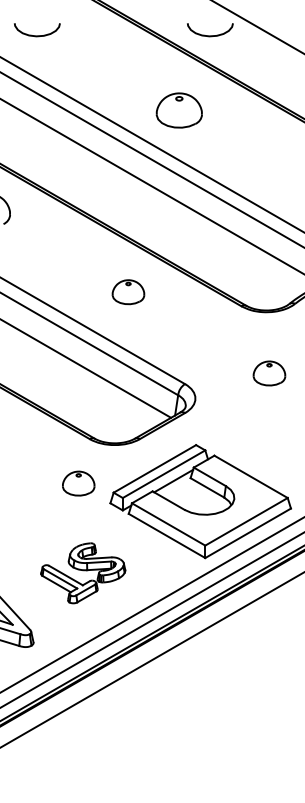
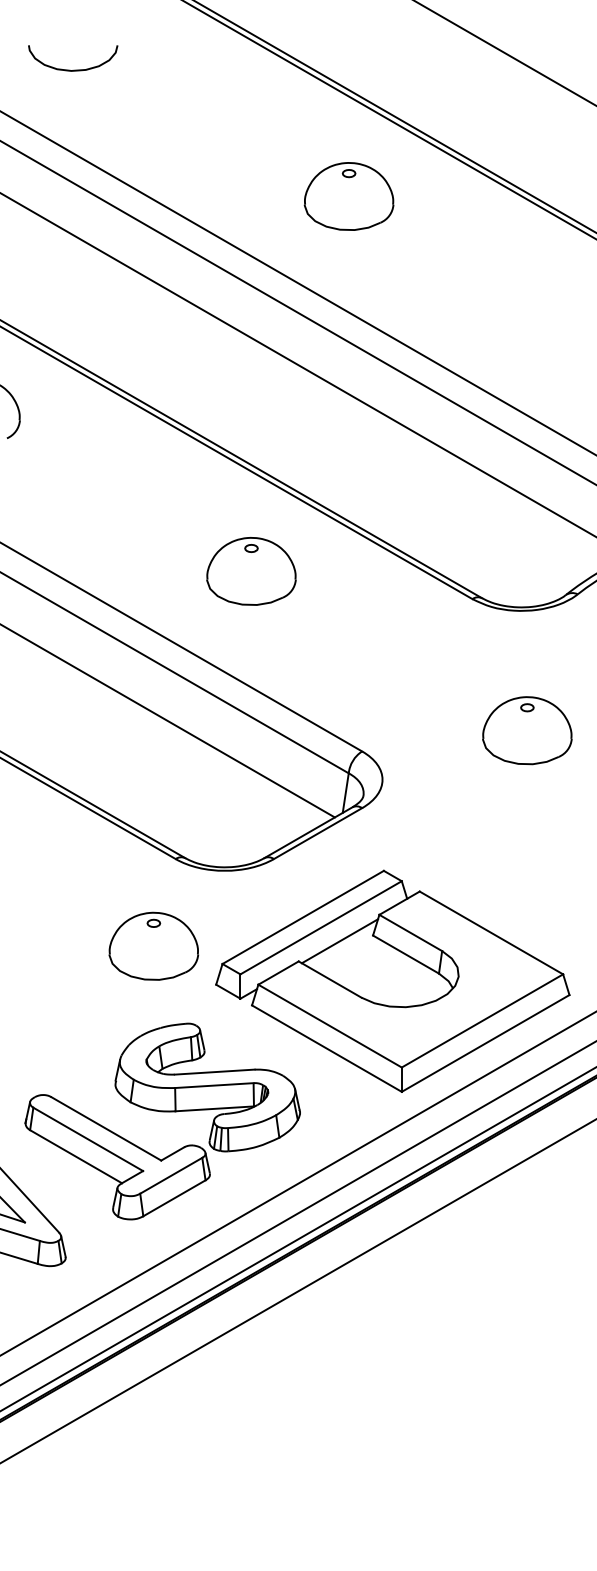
curve: (210, 35) -> (412, 69), removed
part: (178, 110) -> (347, 196), moved
part: (128, 292) -> (251, 572), size x1.43
part: (269, 373) -> (527, 730), size x1.43
part: (78, 483) -> (153, 945), size x1.43
part: (83, 573) -> (163, 1122), size x1.67

